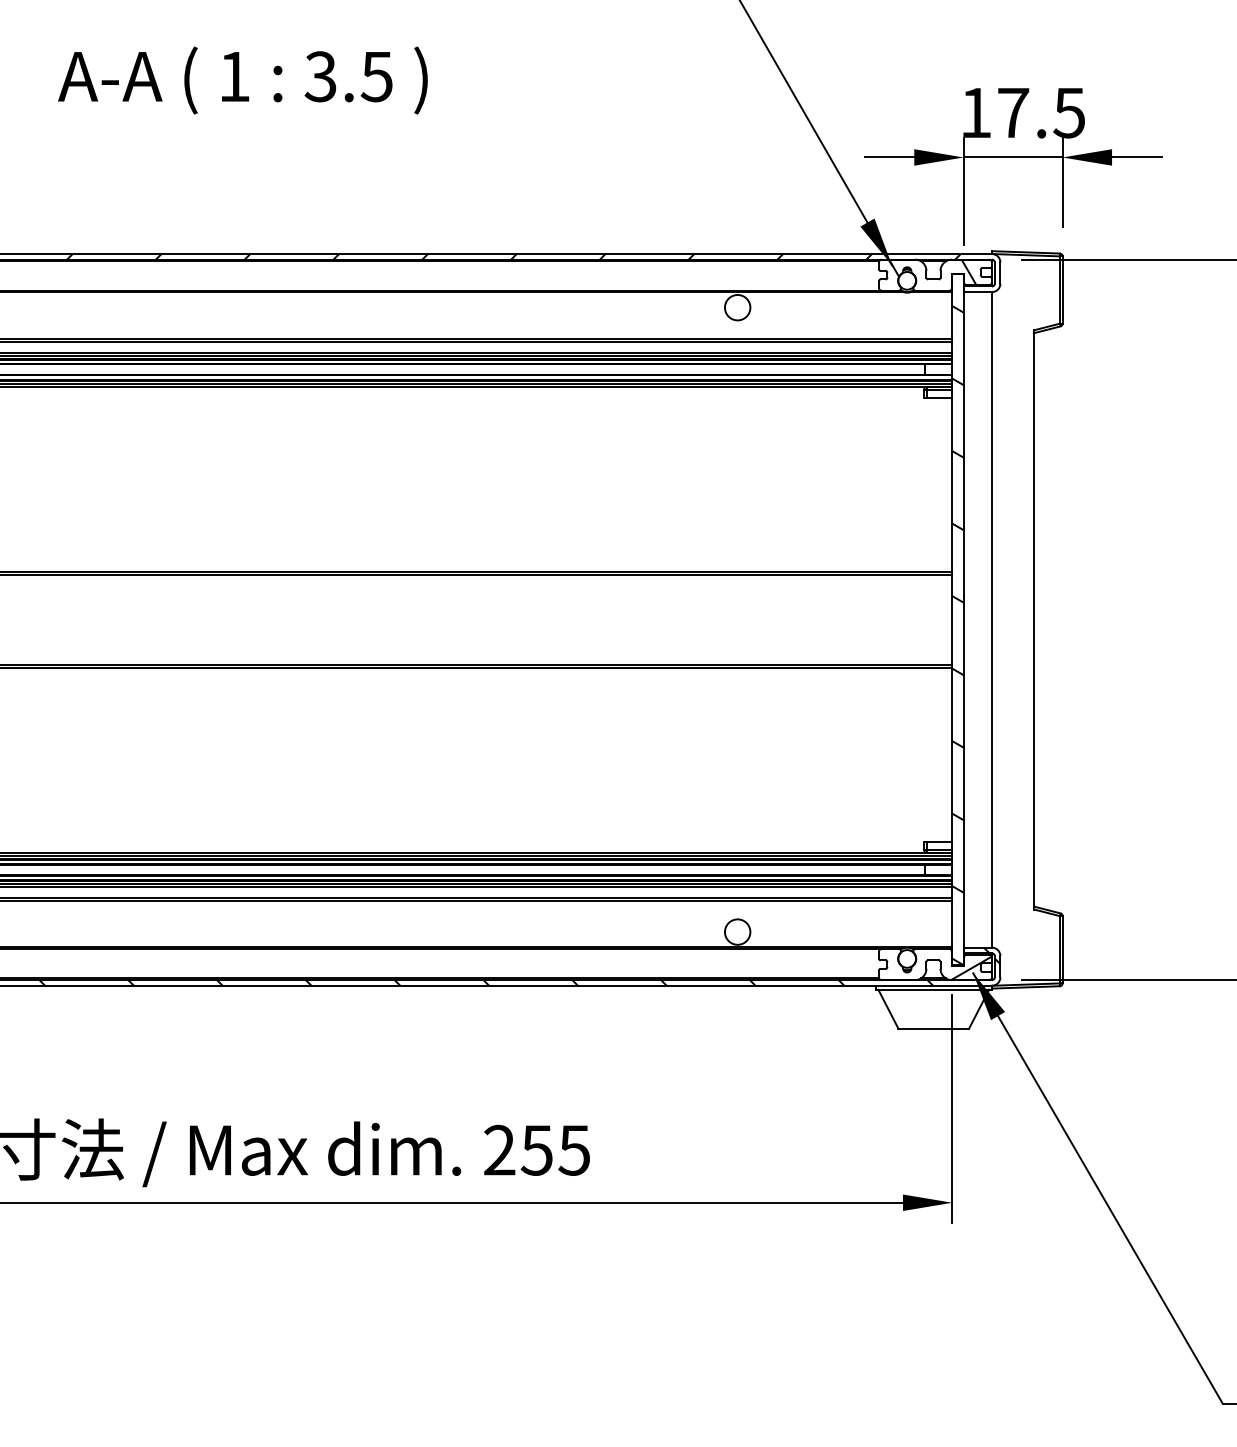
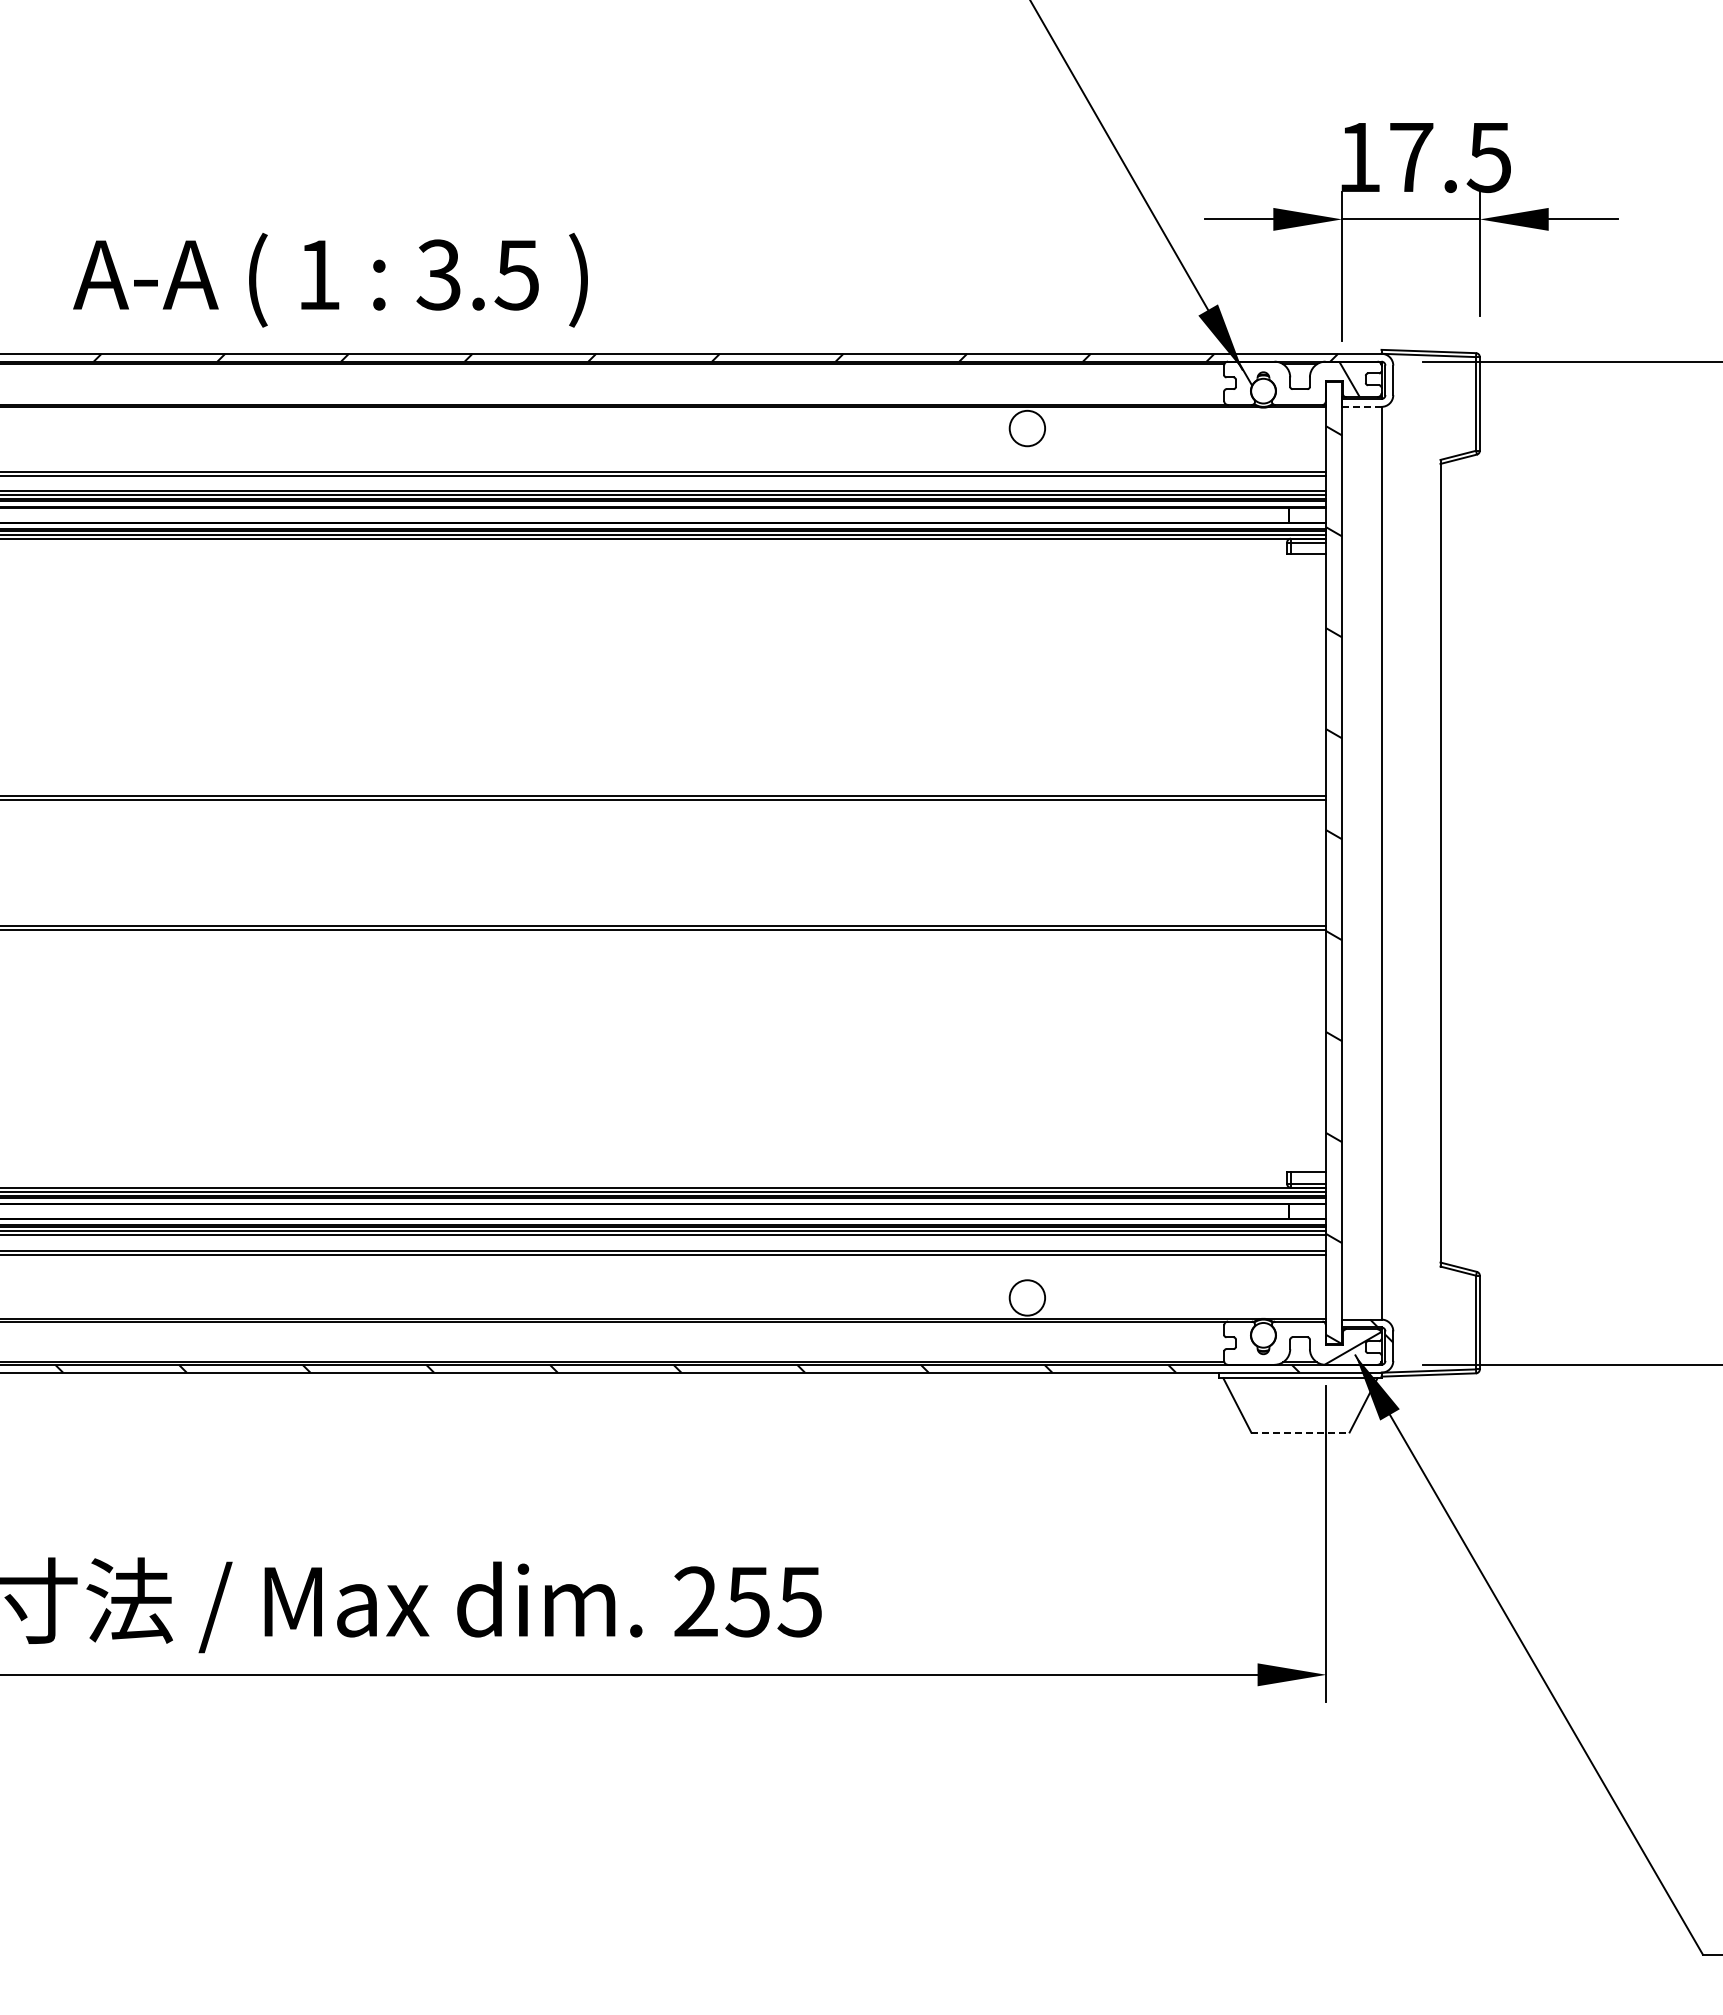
text: (242, 80) -> (330, 280), moved
line: (977, 291) -> (1361, 406), solid -> dashed
line: (933, 1028) -> (1300, 1432), solid -> dashed

